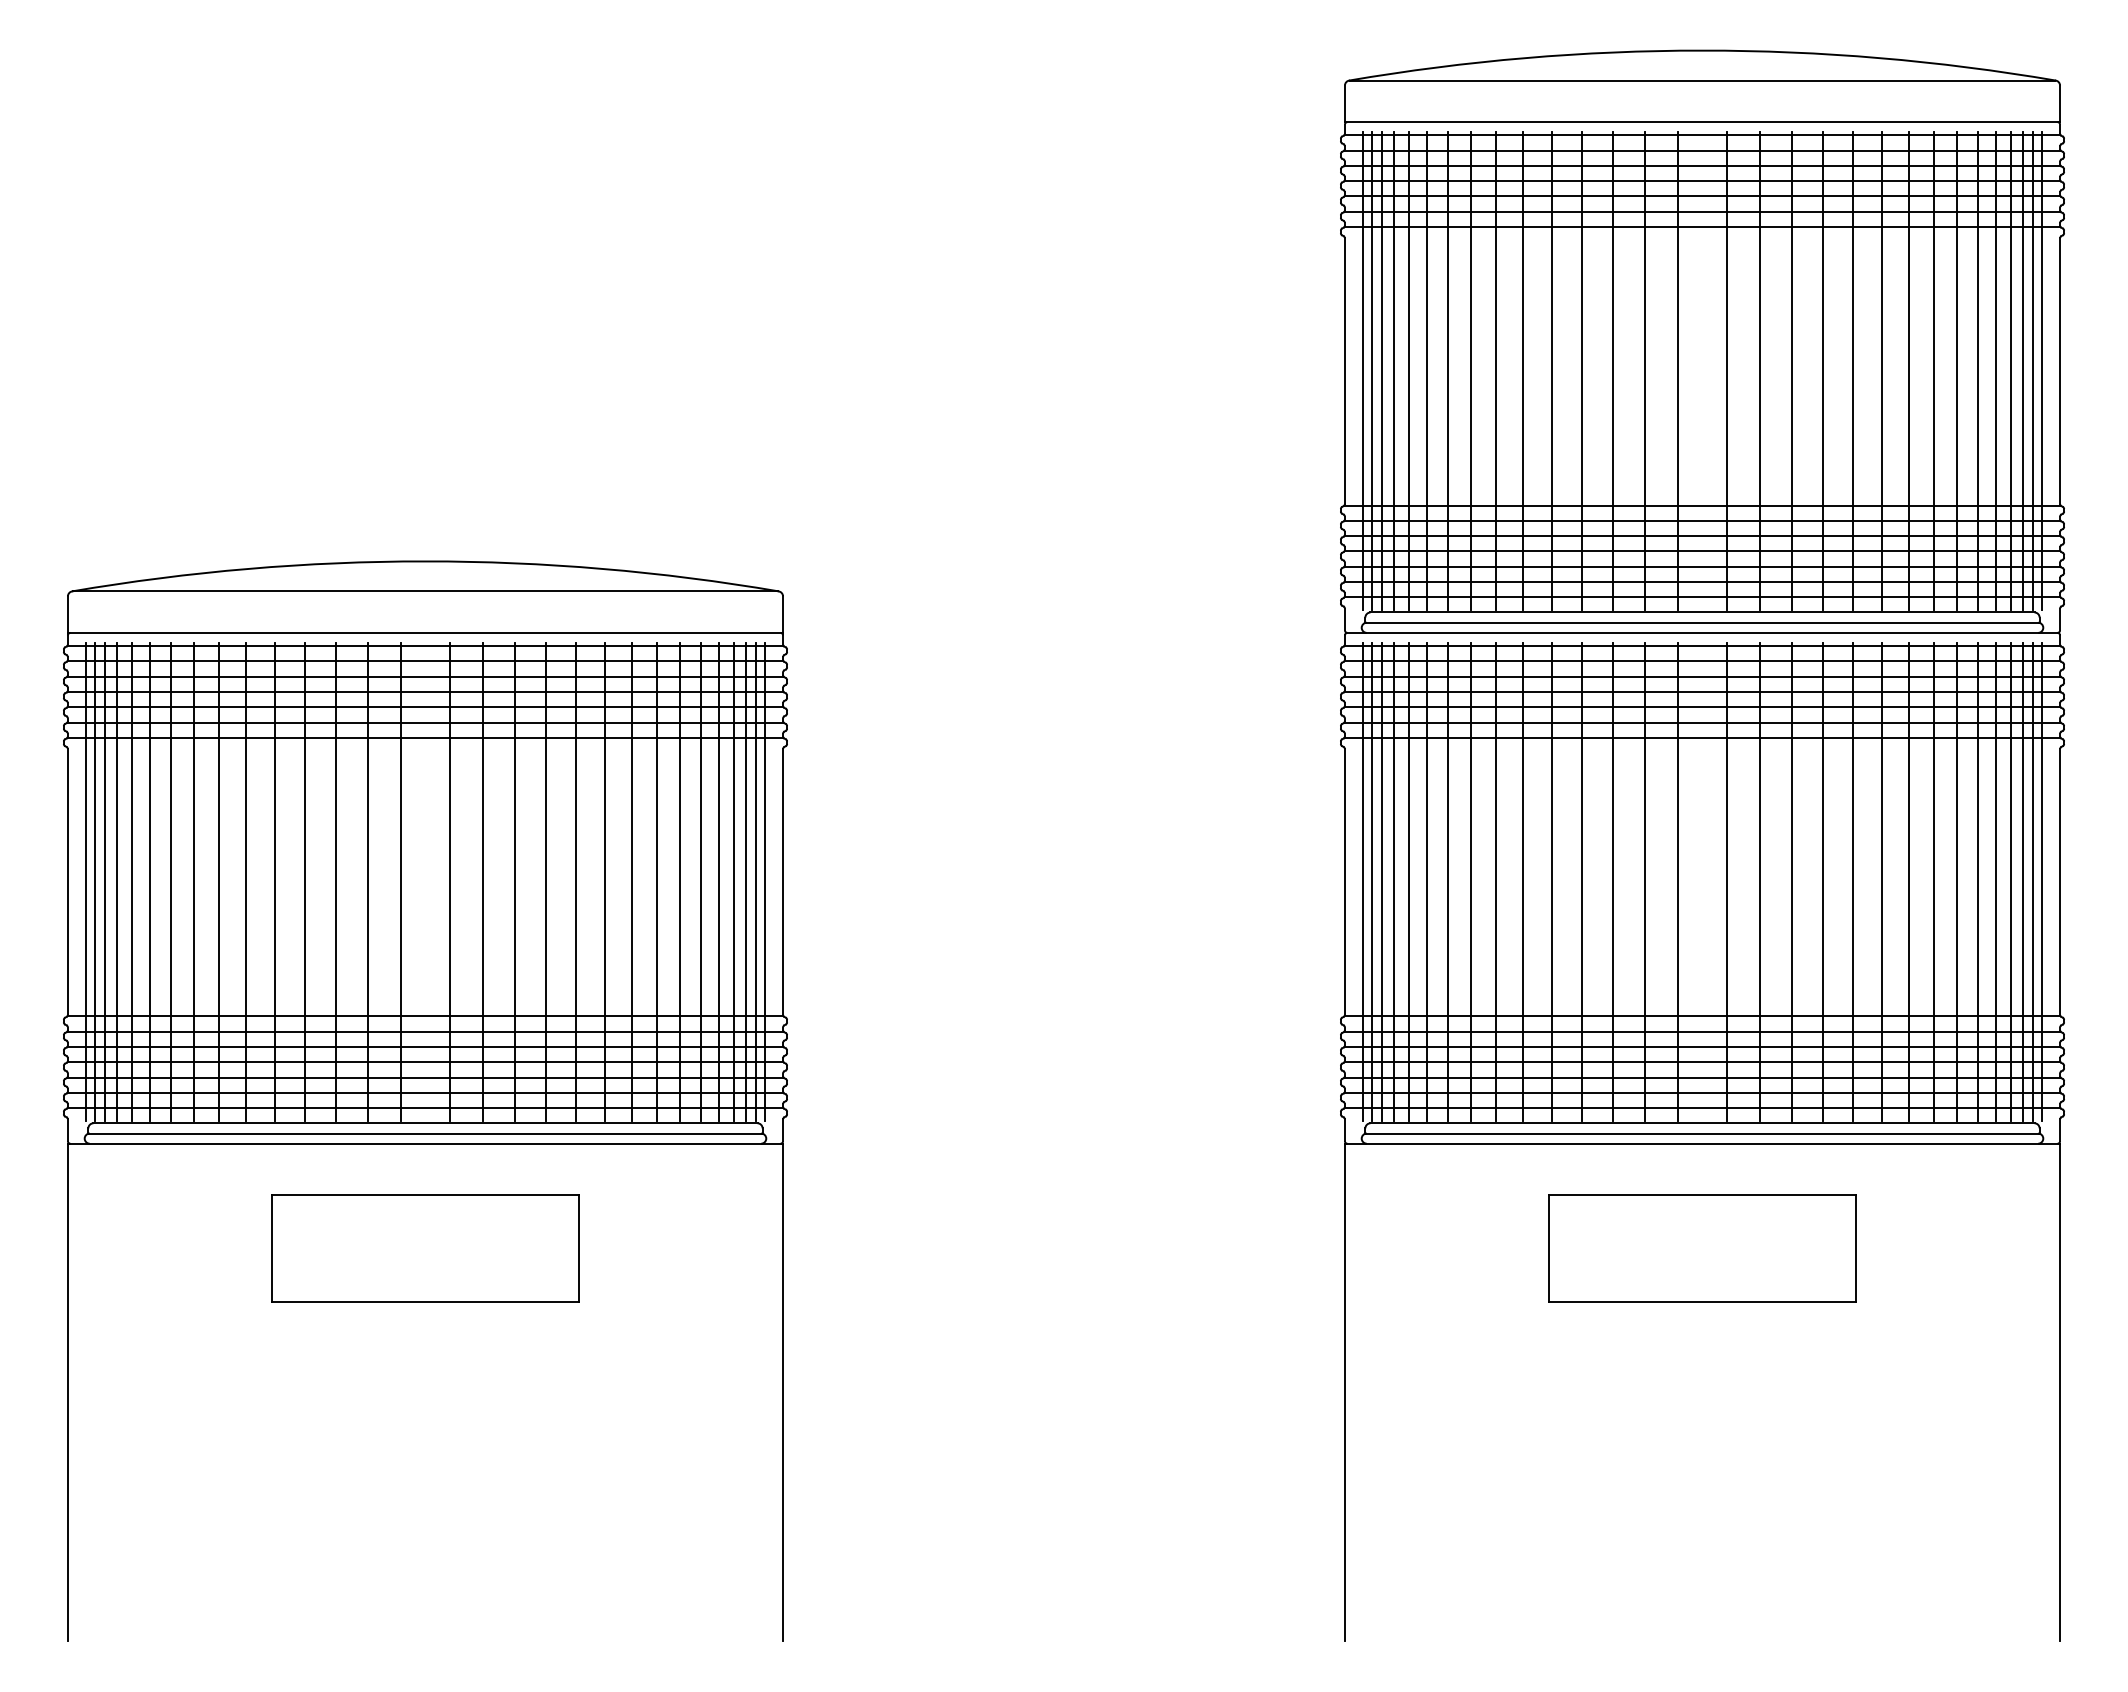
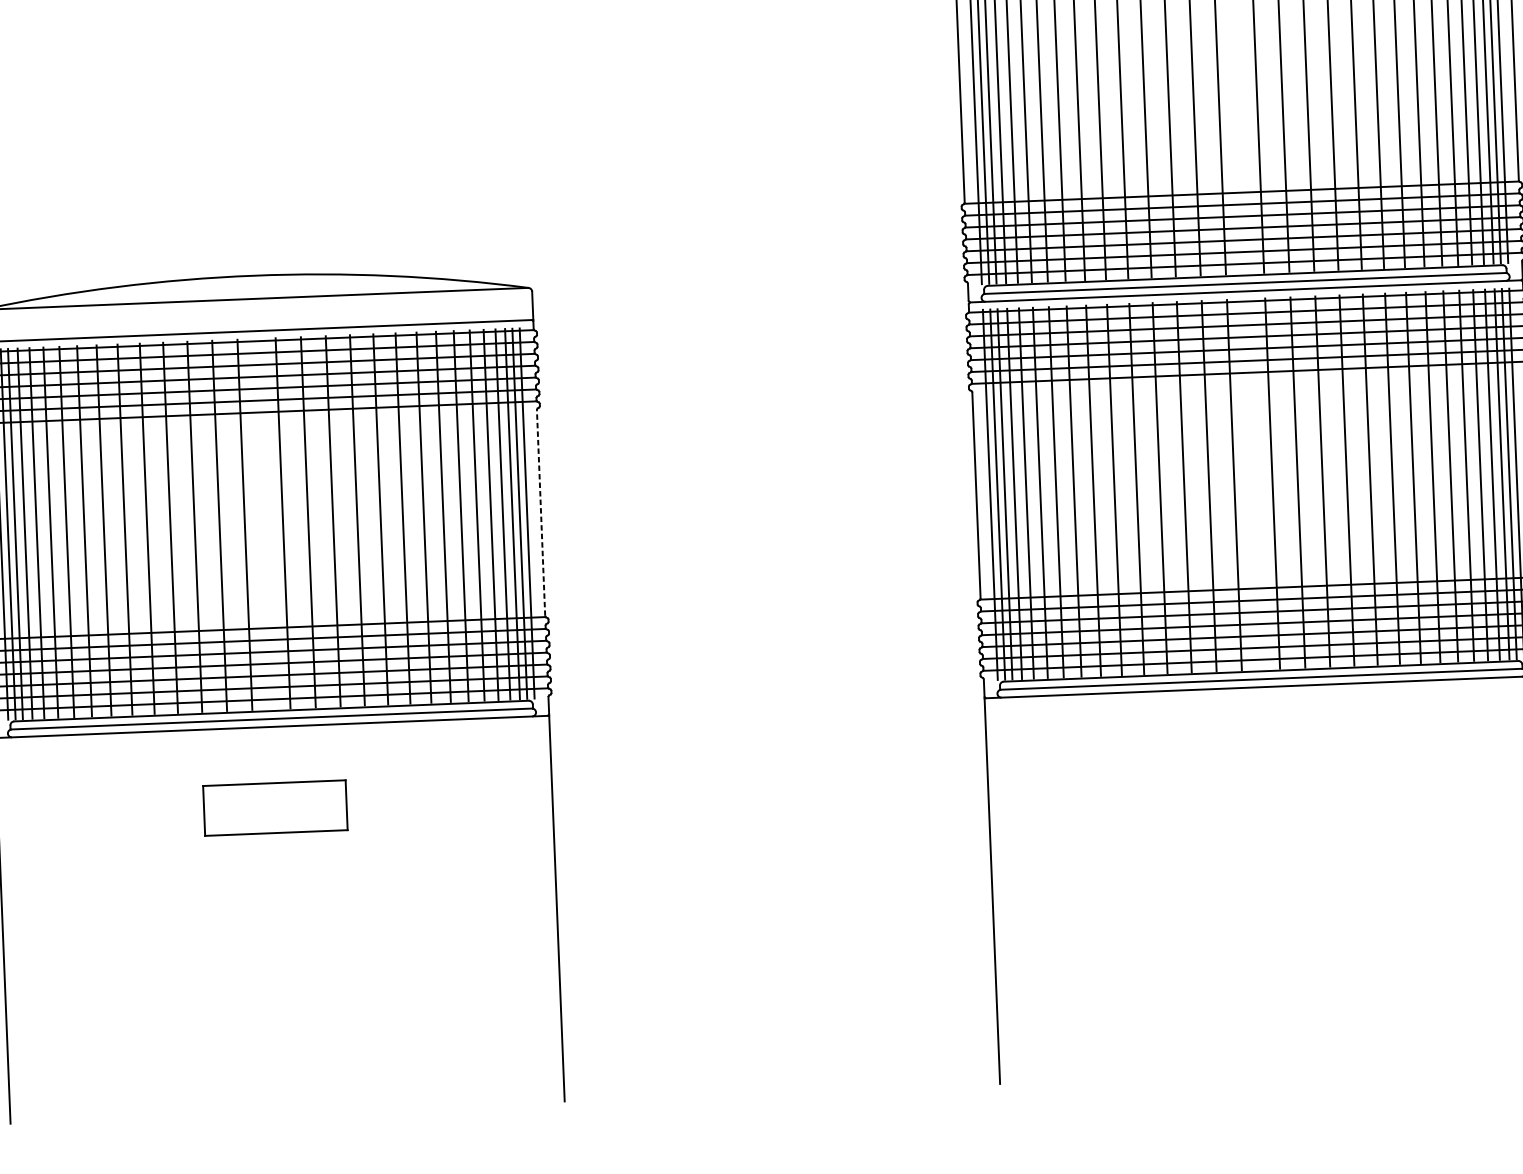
line: (783, 881) -> (541, 512), solid -> dashed
part: (425, 1248) -> (275, 808), size x0.6
part: (1702, 1248) -> (1264, 768), removed

